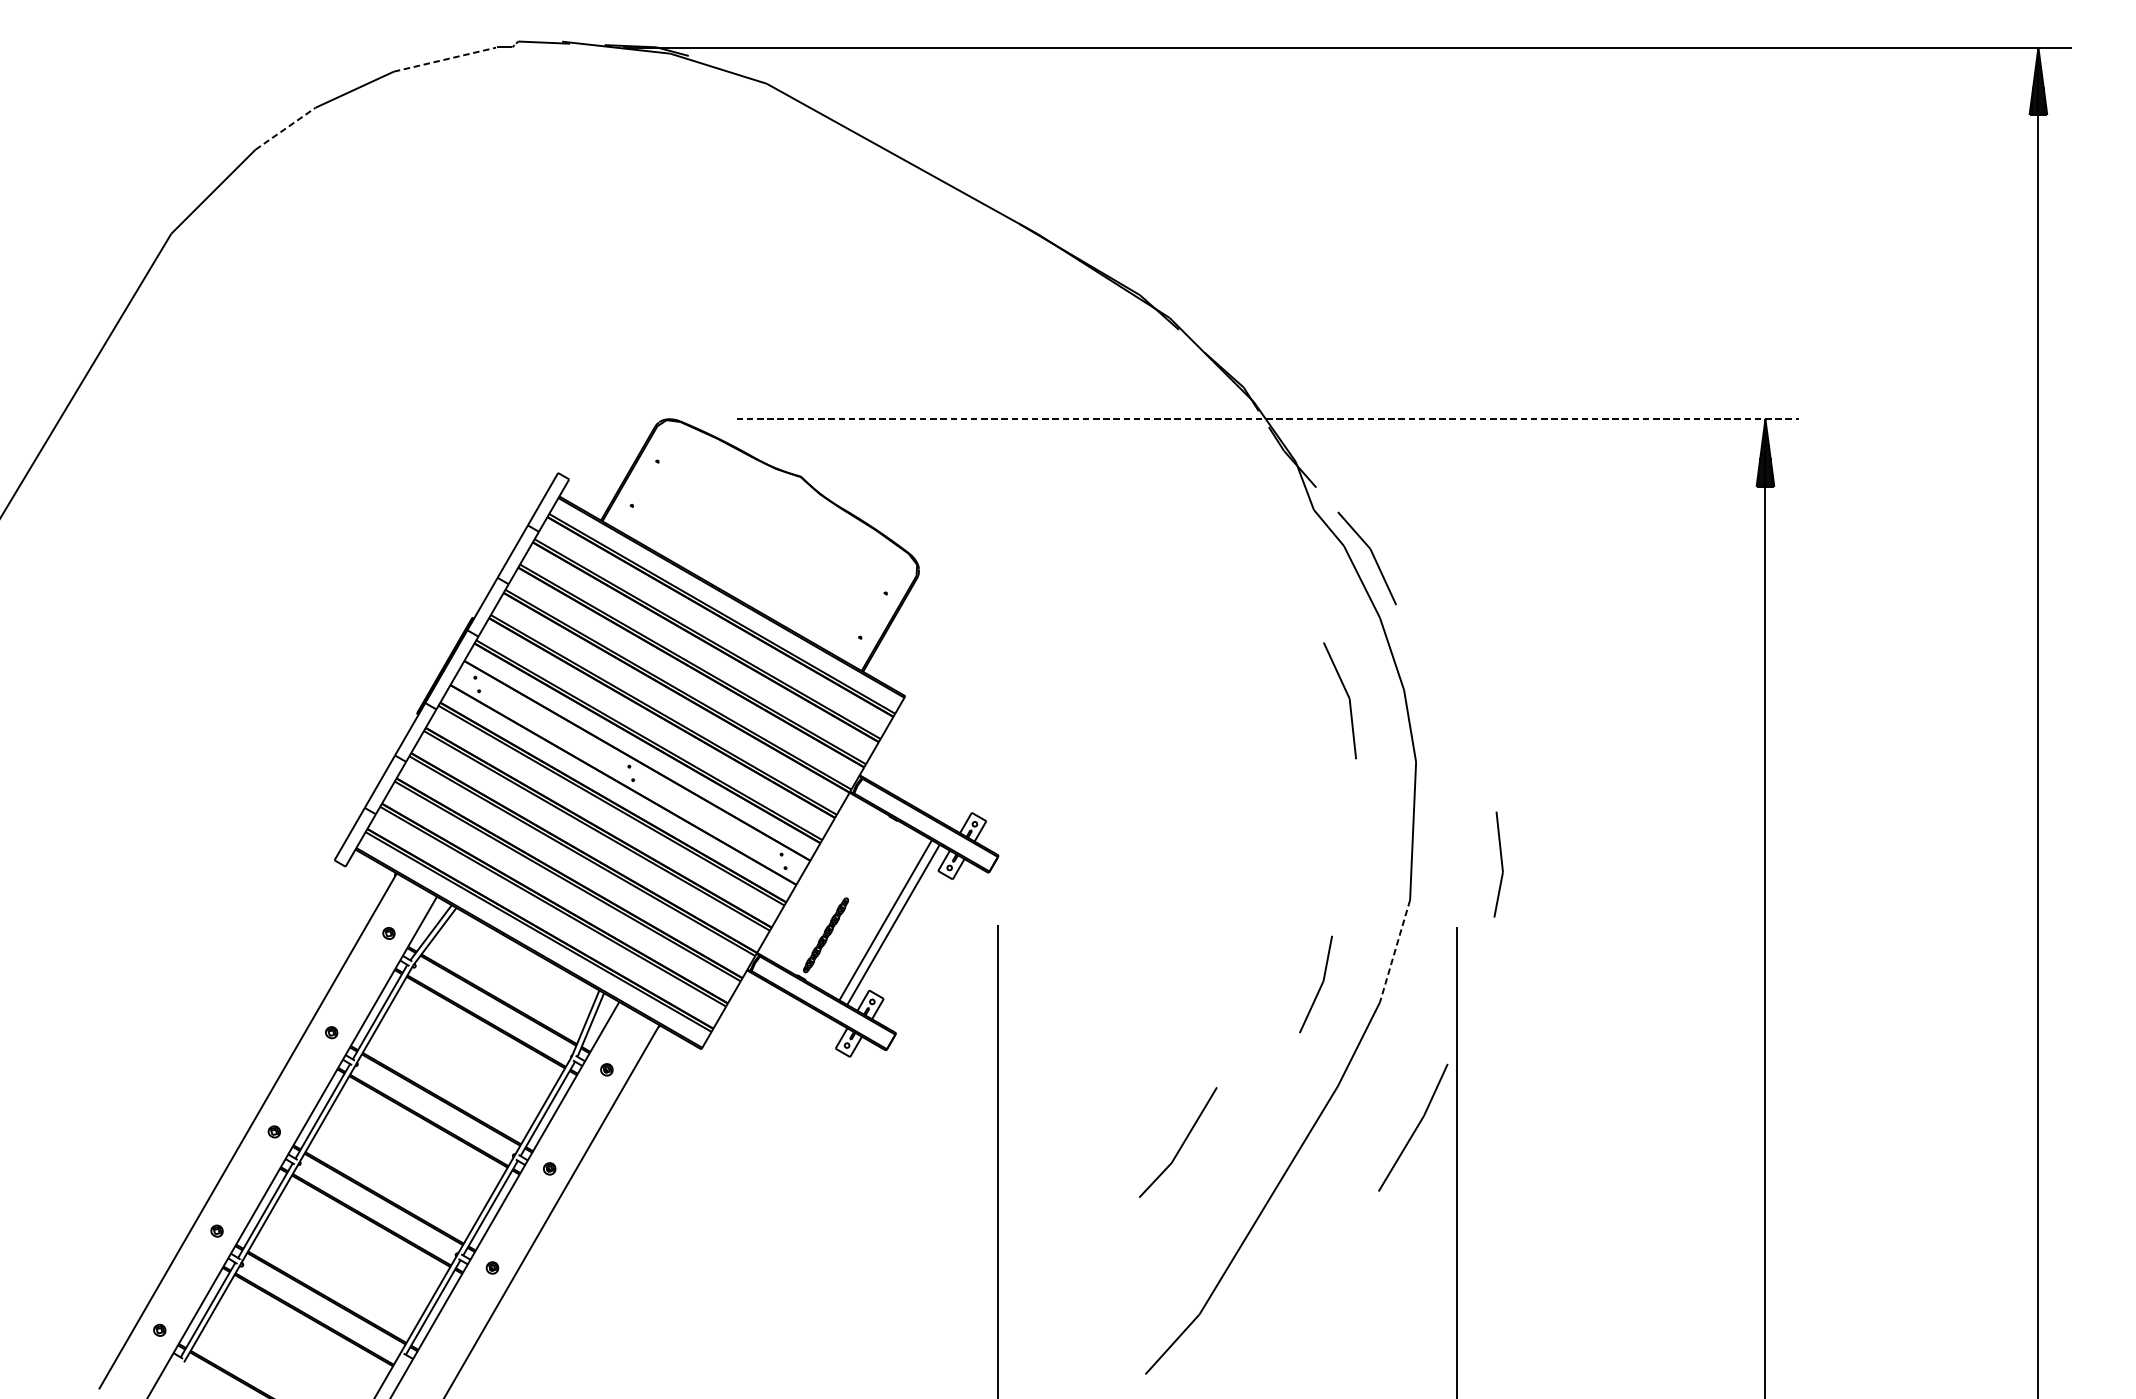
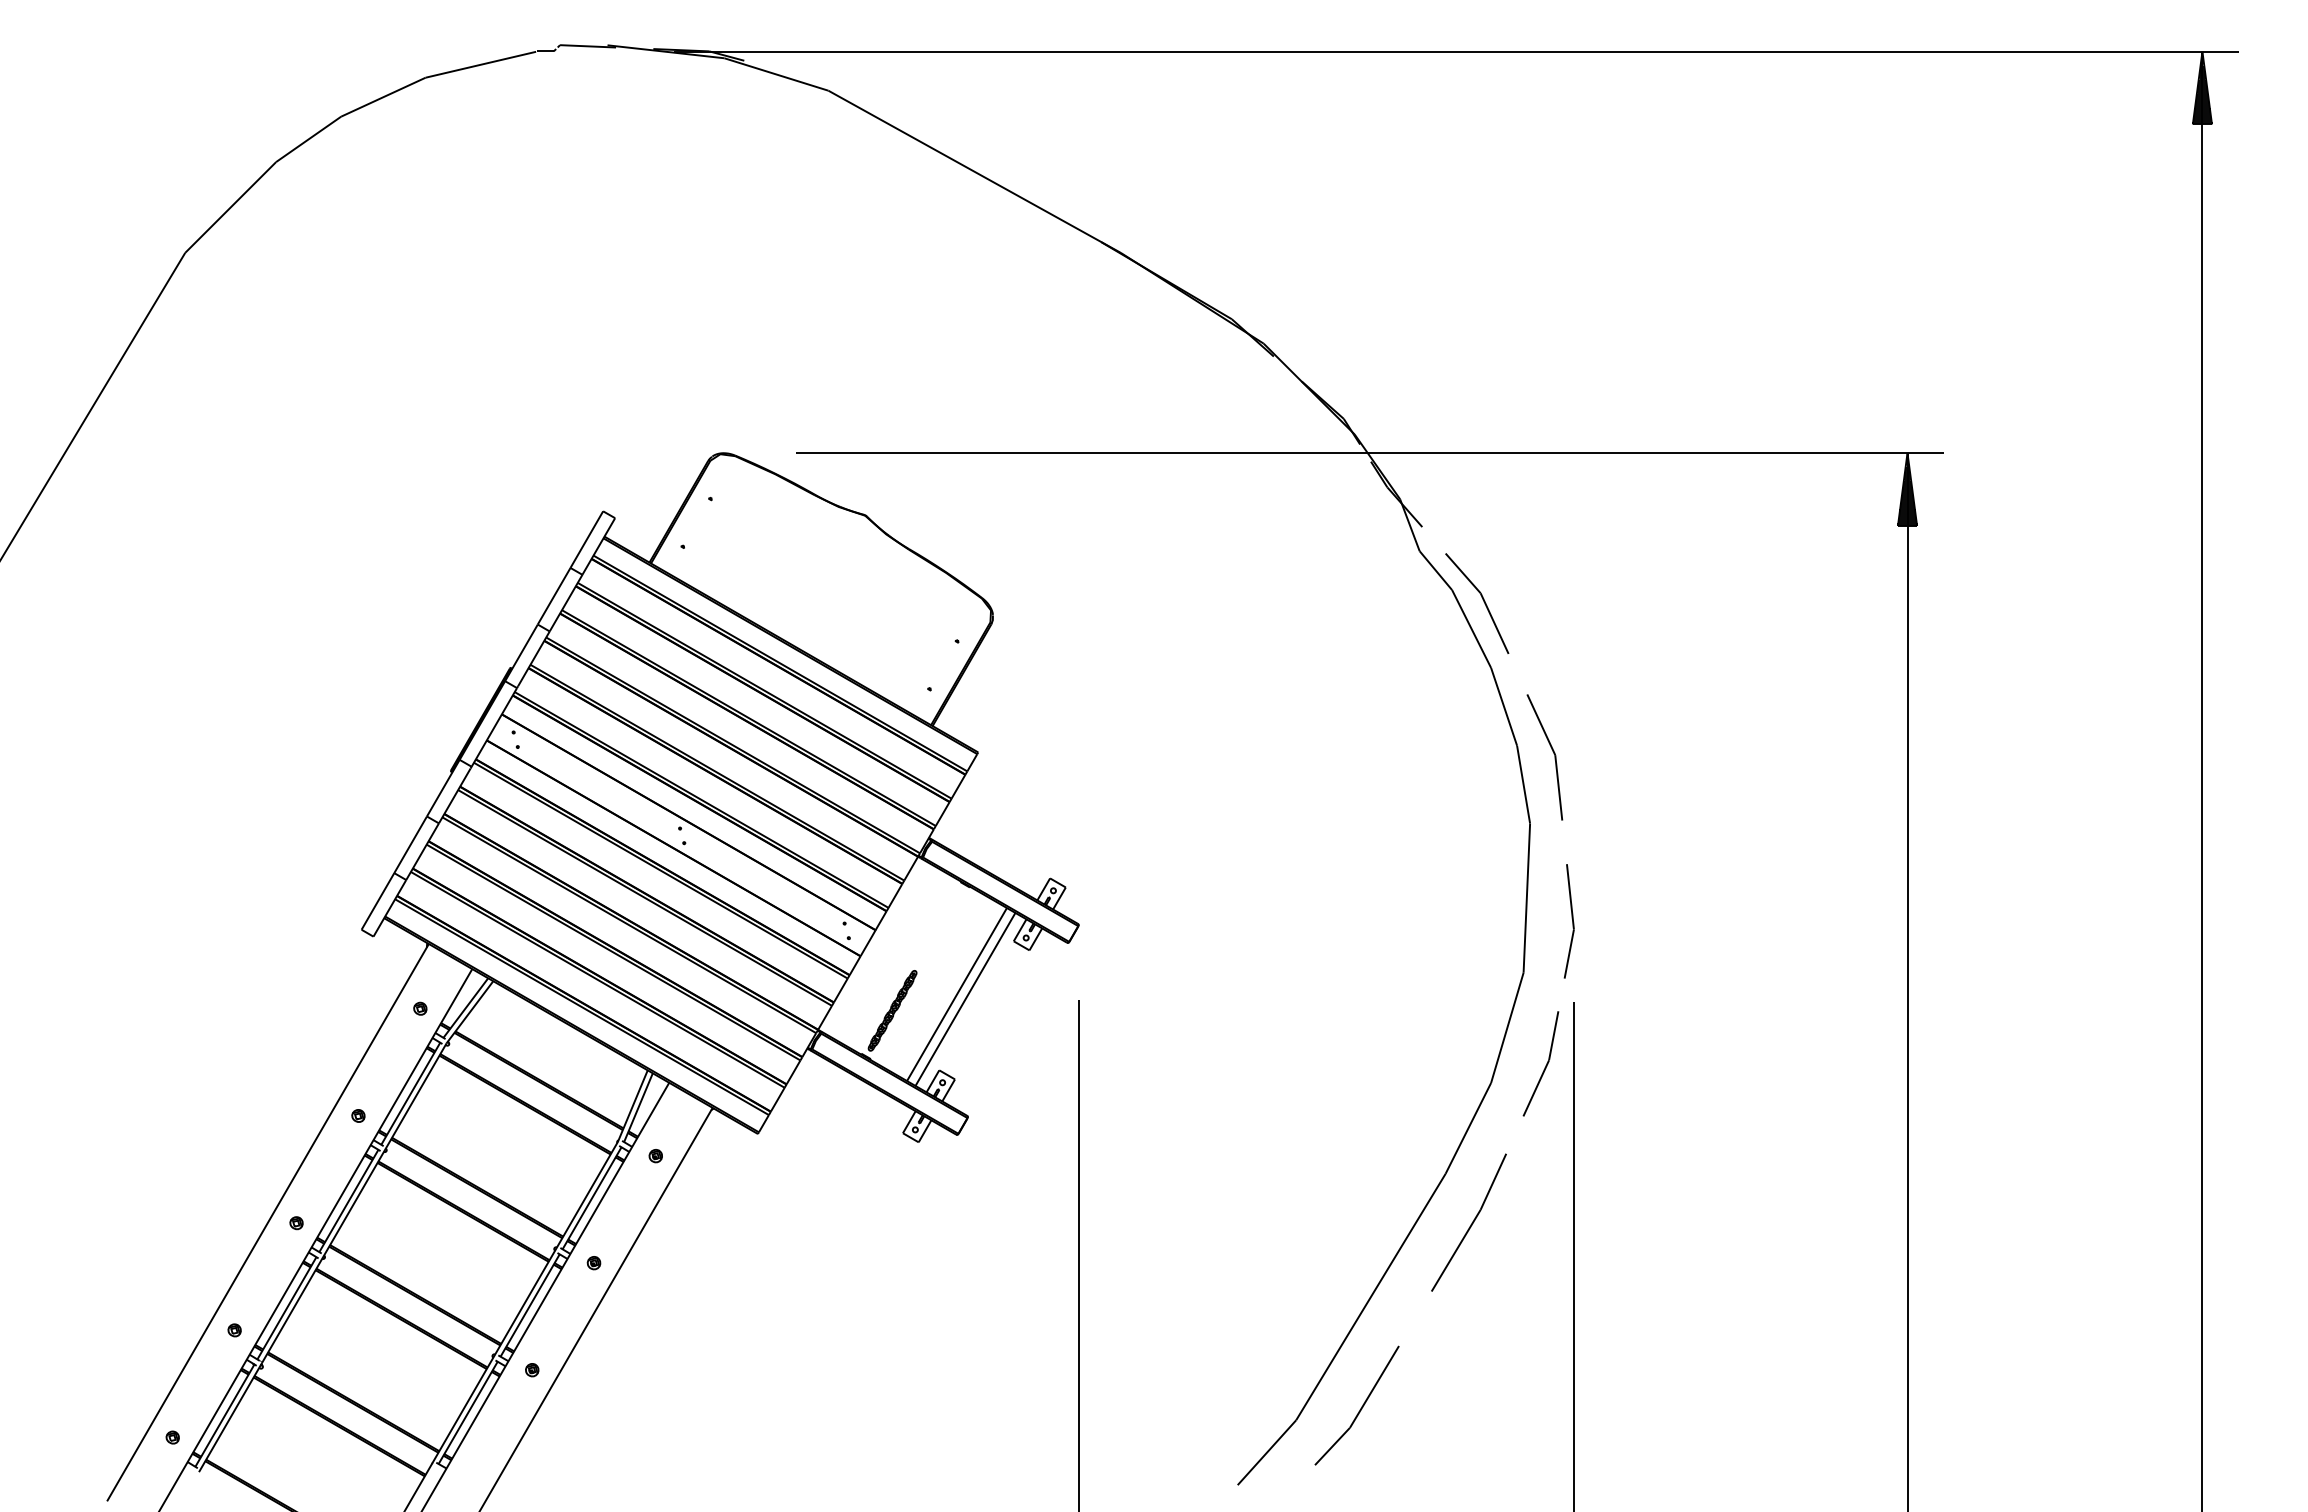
line: (444, 59) -> (480, 64), dashed -> solid
line: (285, 128) -> (308, 139), dashed -> solid
line: (1267, 419) -> (1369, 453), dashed -> solid
part: (1347, 697) -> (1553, 753), moved
part: (1497, 864) -> (1568, 921), moved
line: (1395, 951) -> (1507, 1028), dashed -> solid
part: (1315, 984) -> (1540, 1063), moved
part: (1412, 1127) -> (1468, 1222), moved
part: (1177, 1142) -> (1356, 1405), moved

